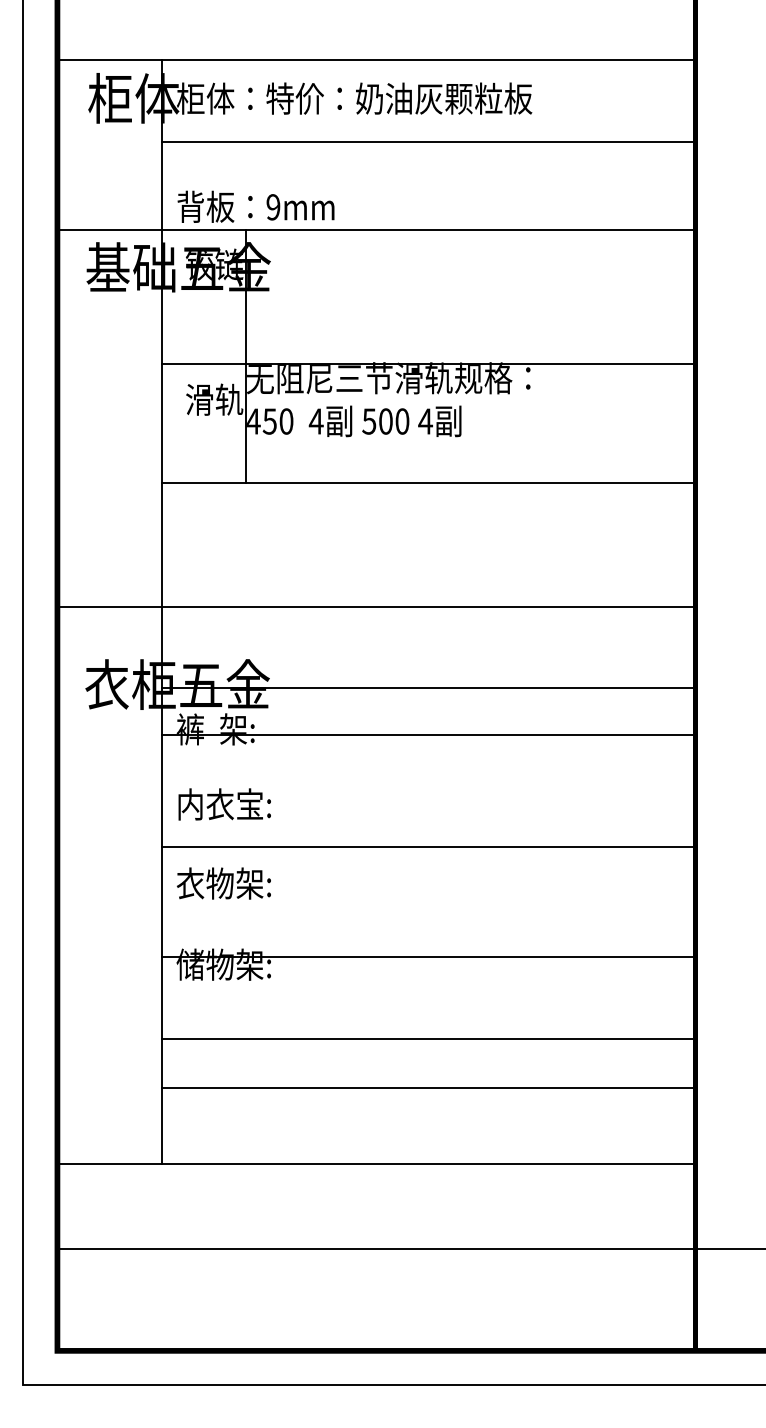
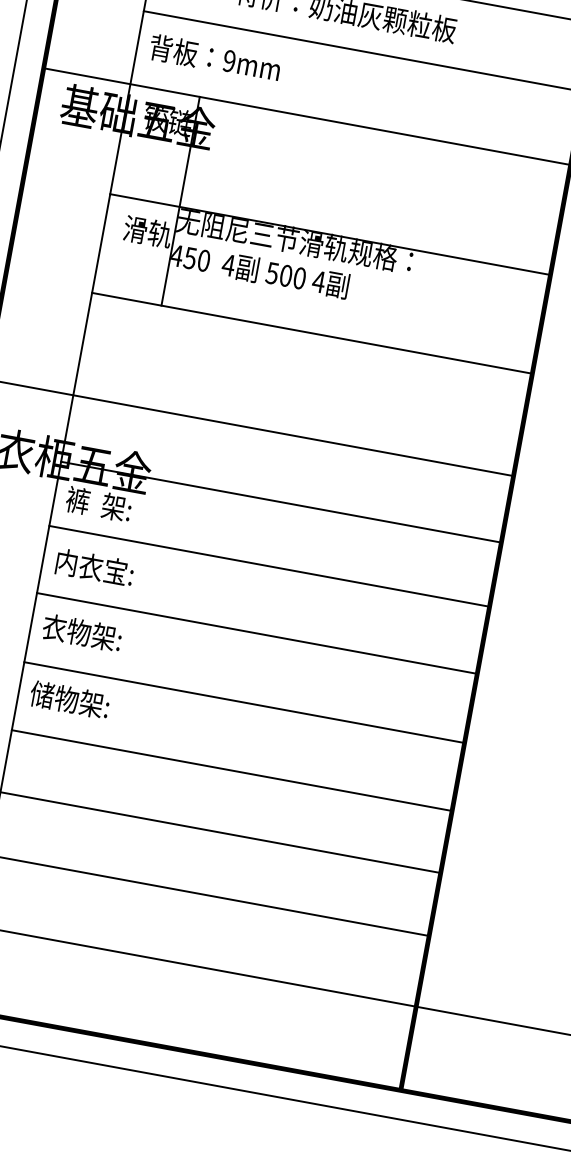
text: (255, 206) -> (214, 57), moved
line: (428, 735) -> (269, 566), moved
line: (428, 957) -> (244, 702), moved
line: (428, 1038) -> (231, 770), moved

